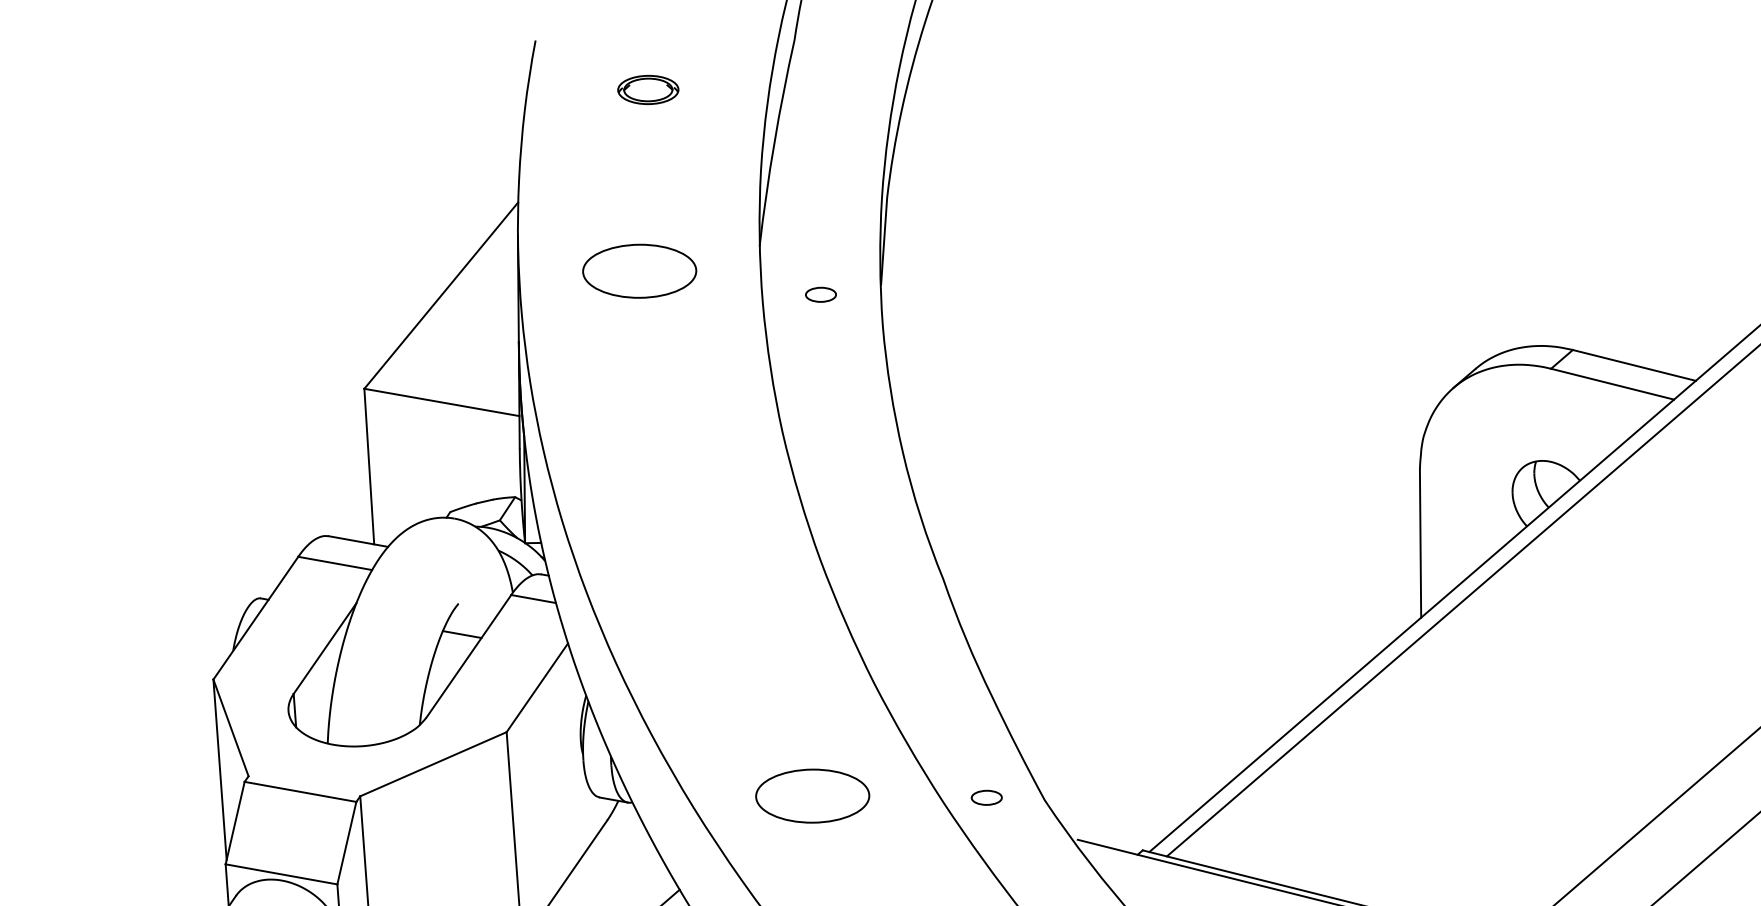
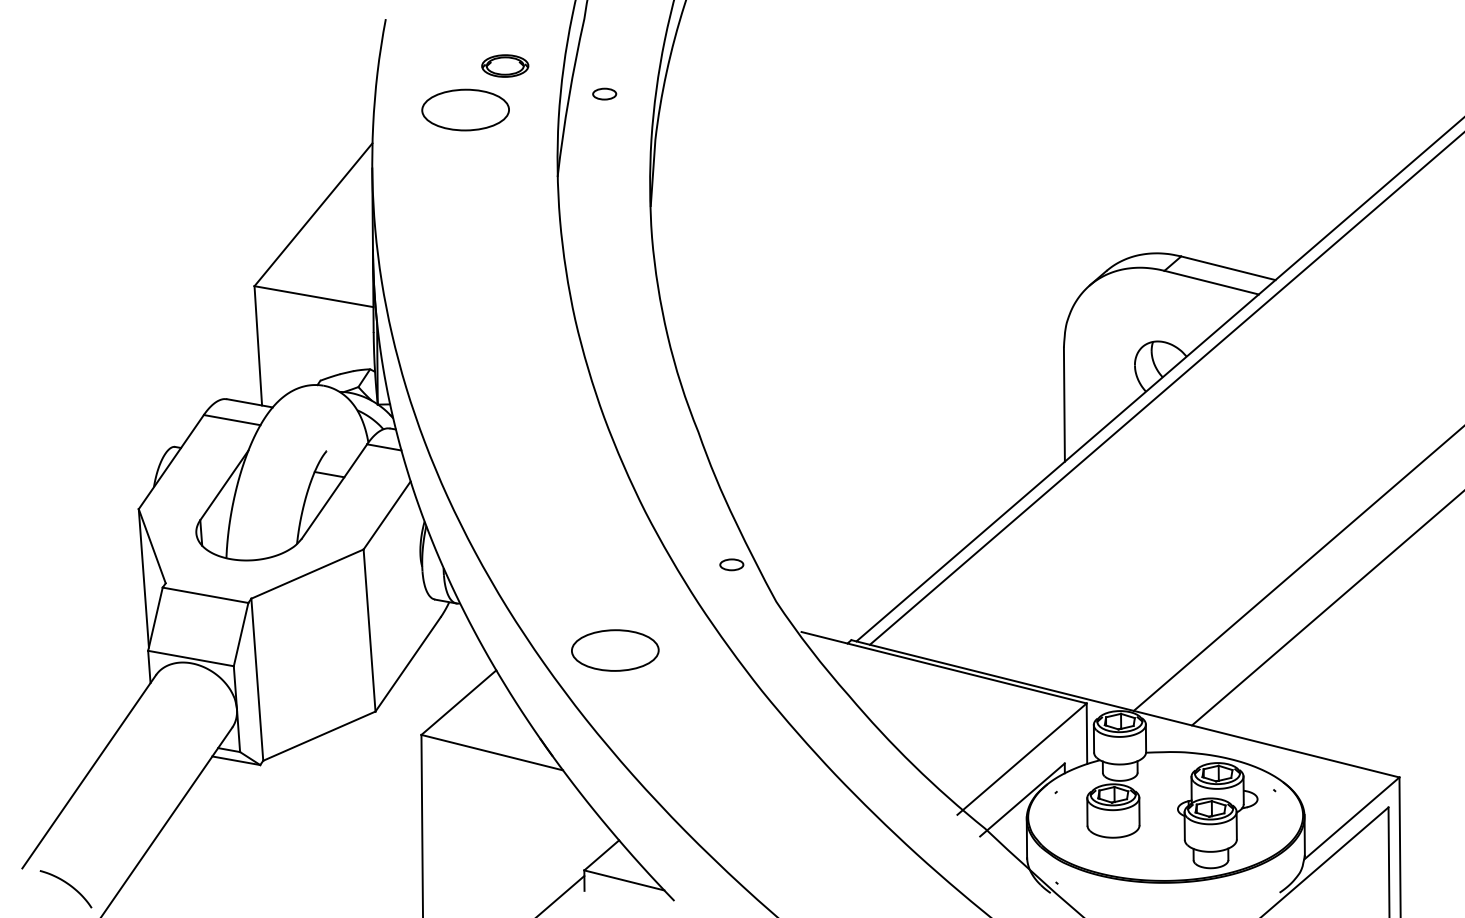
part: (648, 89) -> (505, 65), moved
part: (639, 270) -> (465, 109), moved
part: (820, 293) -> (604, 93), moved
part: (812, 796) -> (615, 650), moved
part: (986, 797) -> (731, 564), moved

